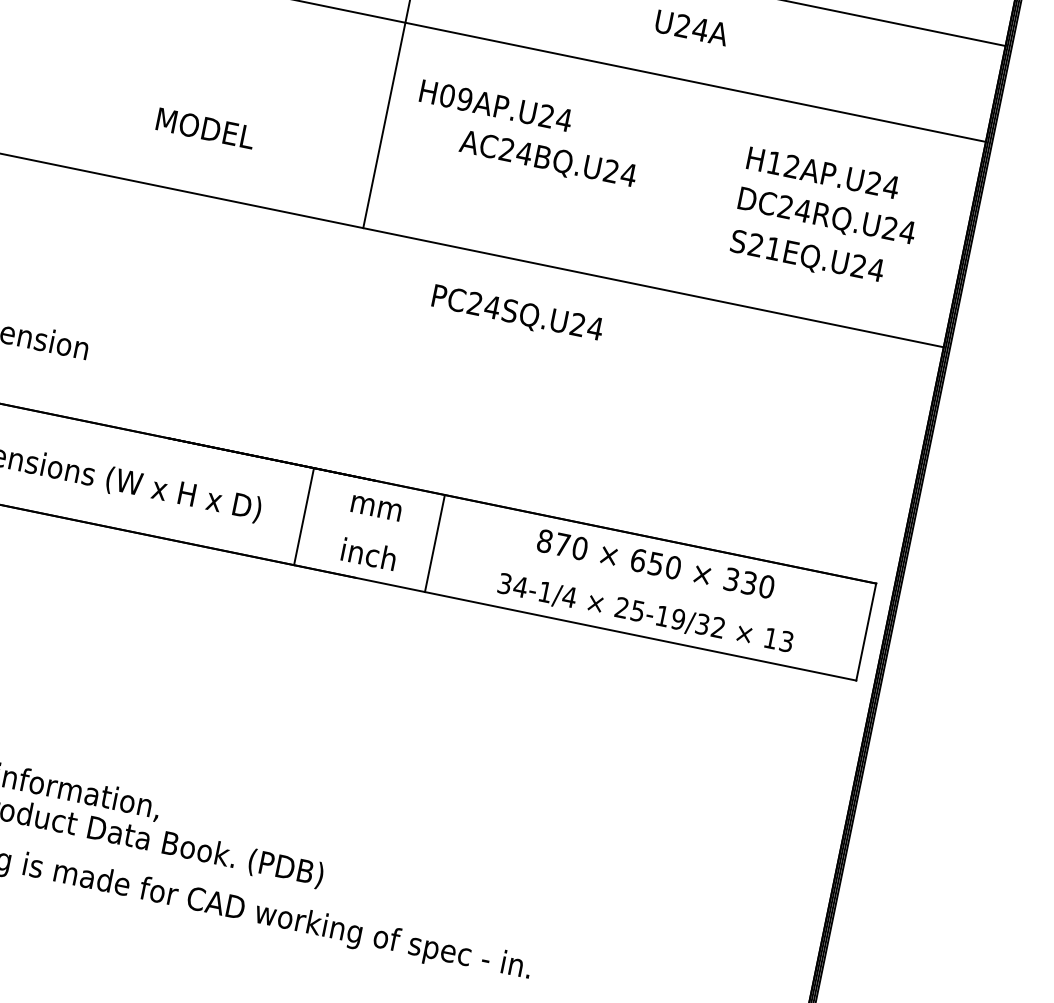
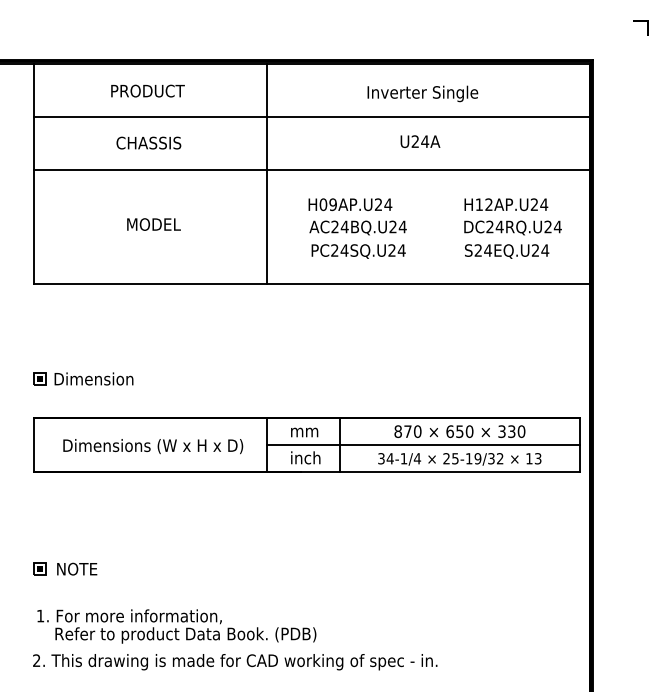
text: (496, 105) -> (350, 204), moved
text: (204, 128) -> (153, 224), moved
text: (774, 248) -> (488, 250), S21EQ.U24 -> S24EQ.U24
text: (517, 314) -> (358, 251), moved
line: (583, 573) -> (422, 444), added

